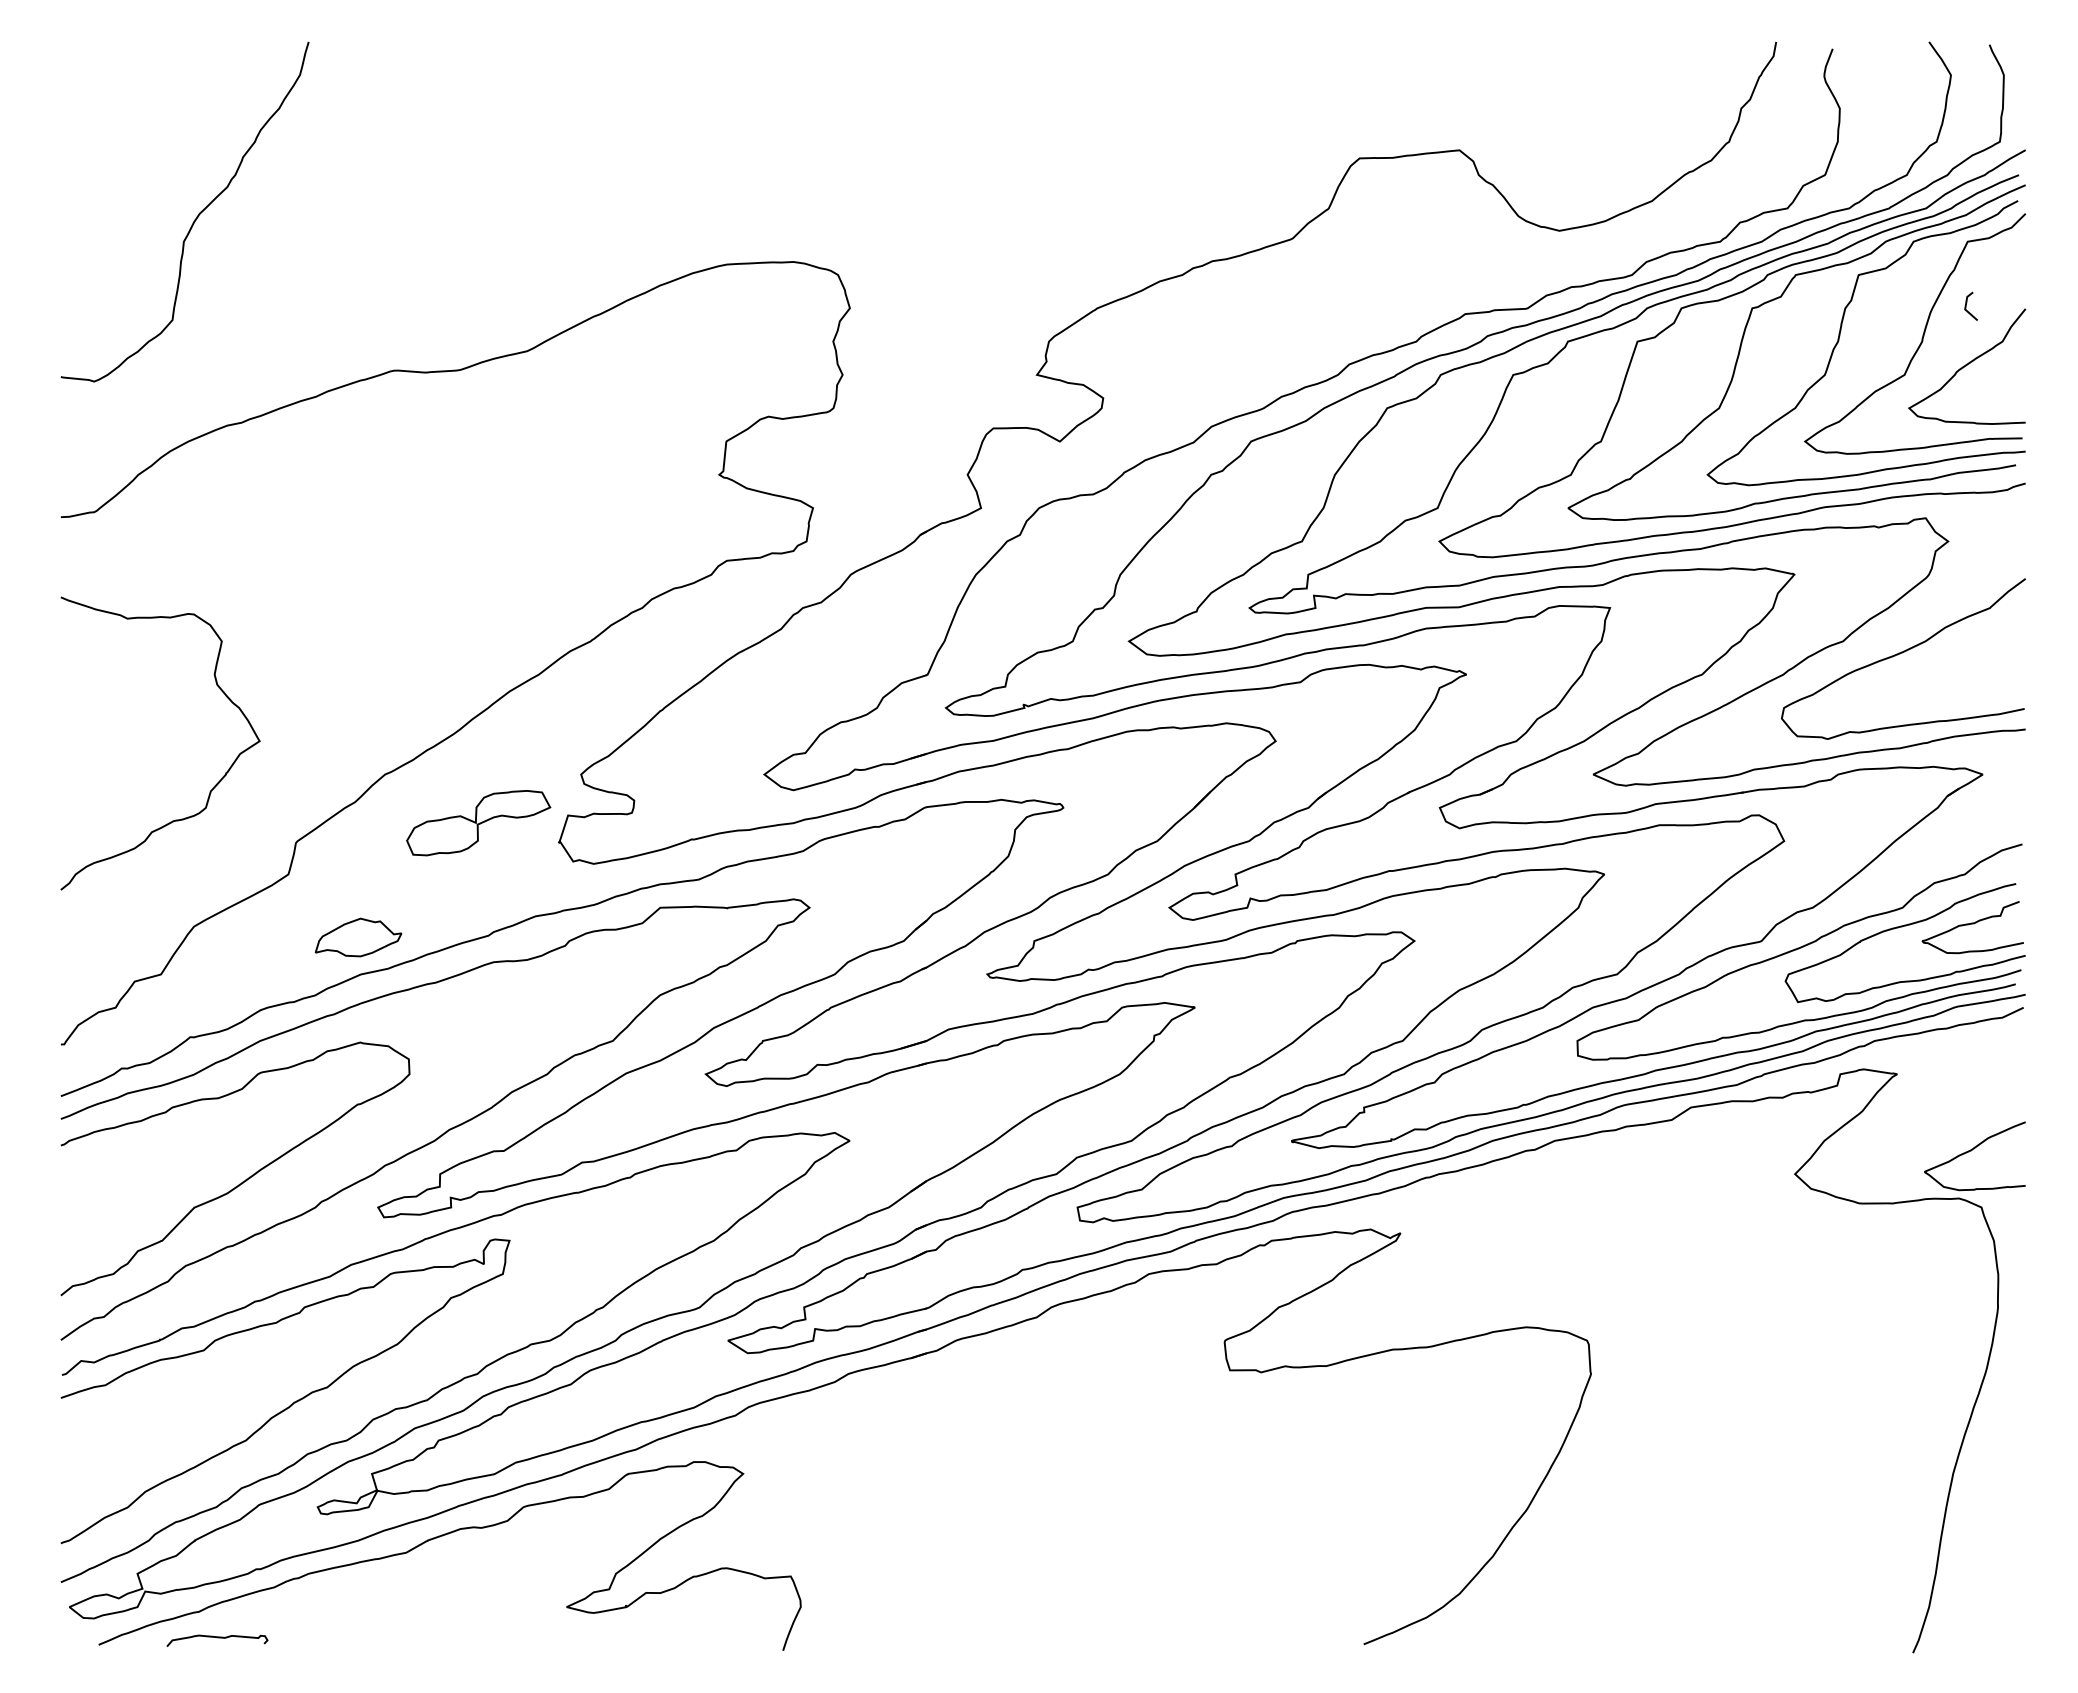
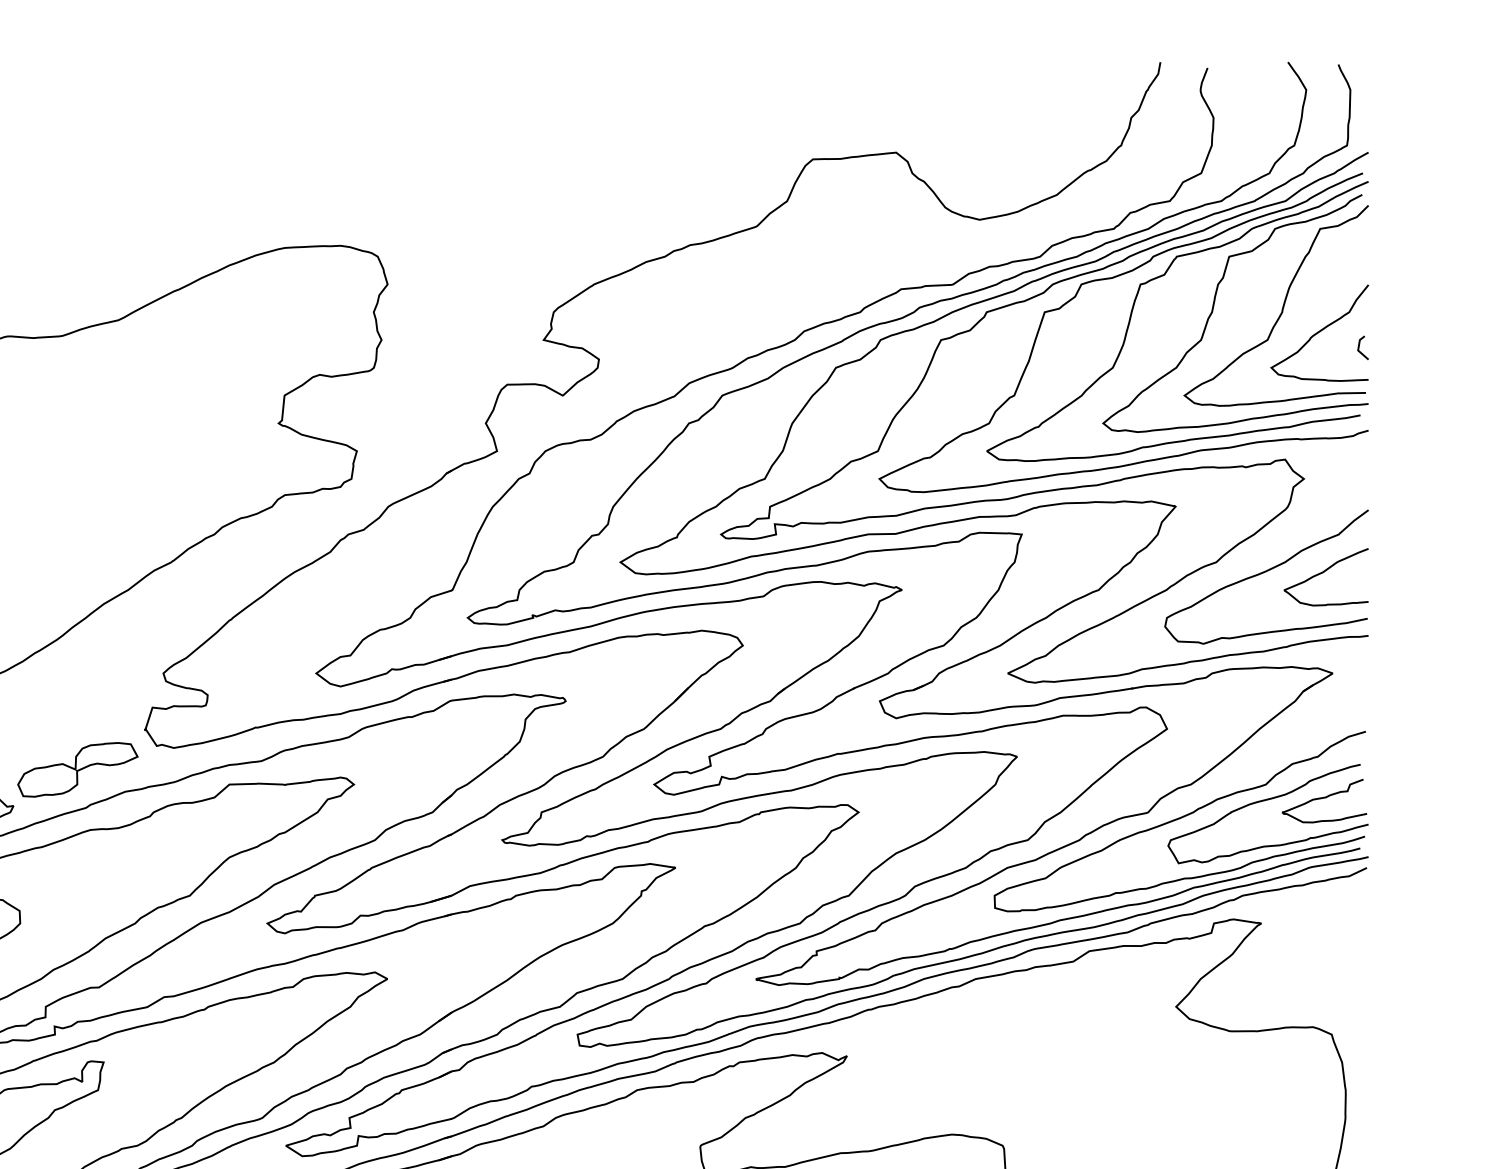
line: (1967, 303) -> (1360, 345), moved
part: (478, 823) -> (77, 770), moved
curve: (1971, 1151) -> (1323, 573), moved

